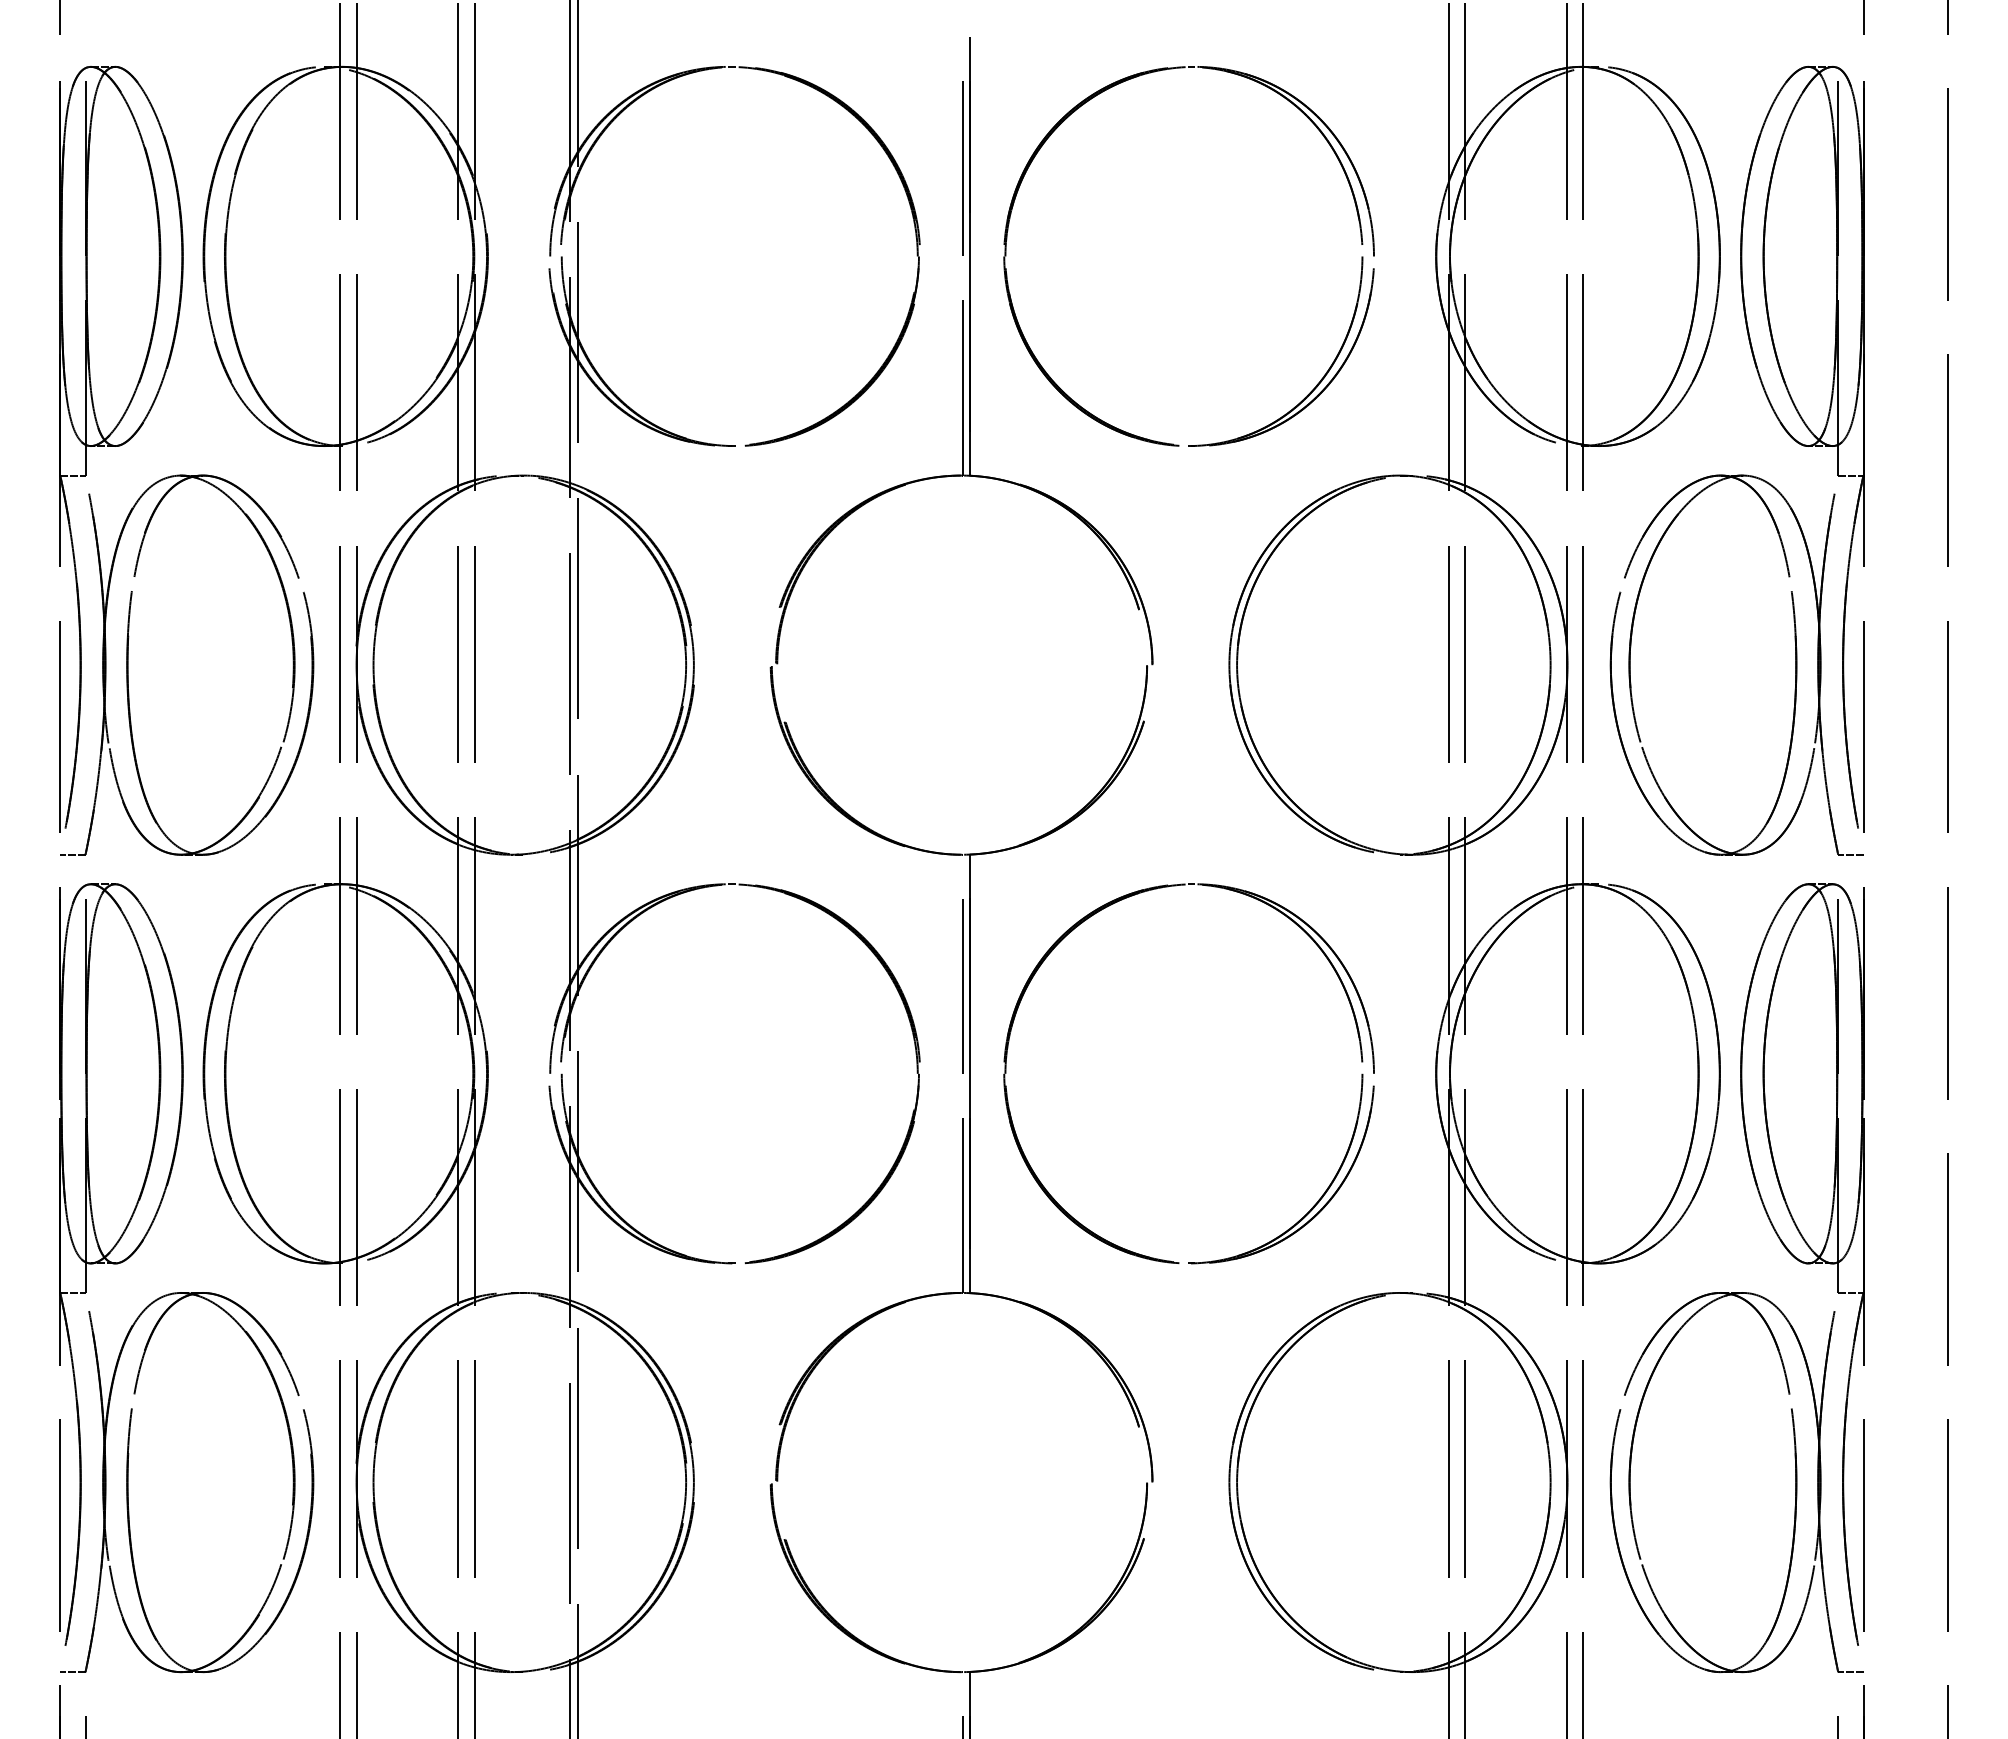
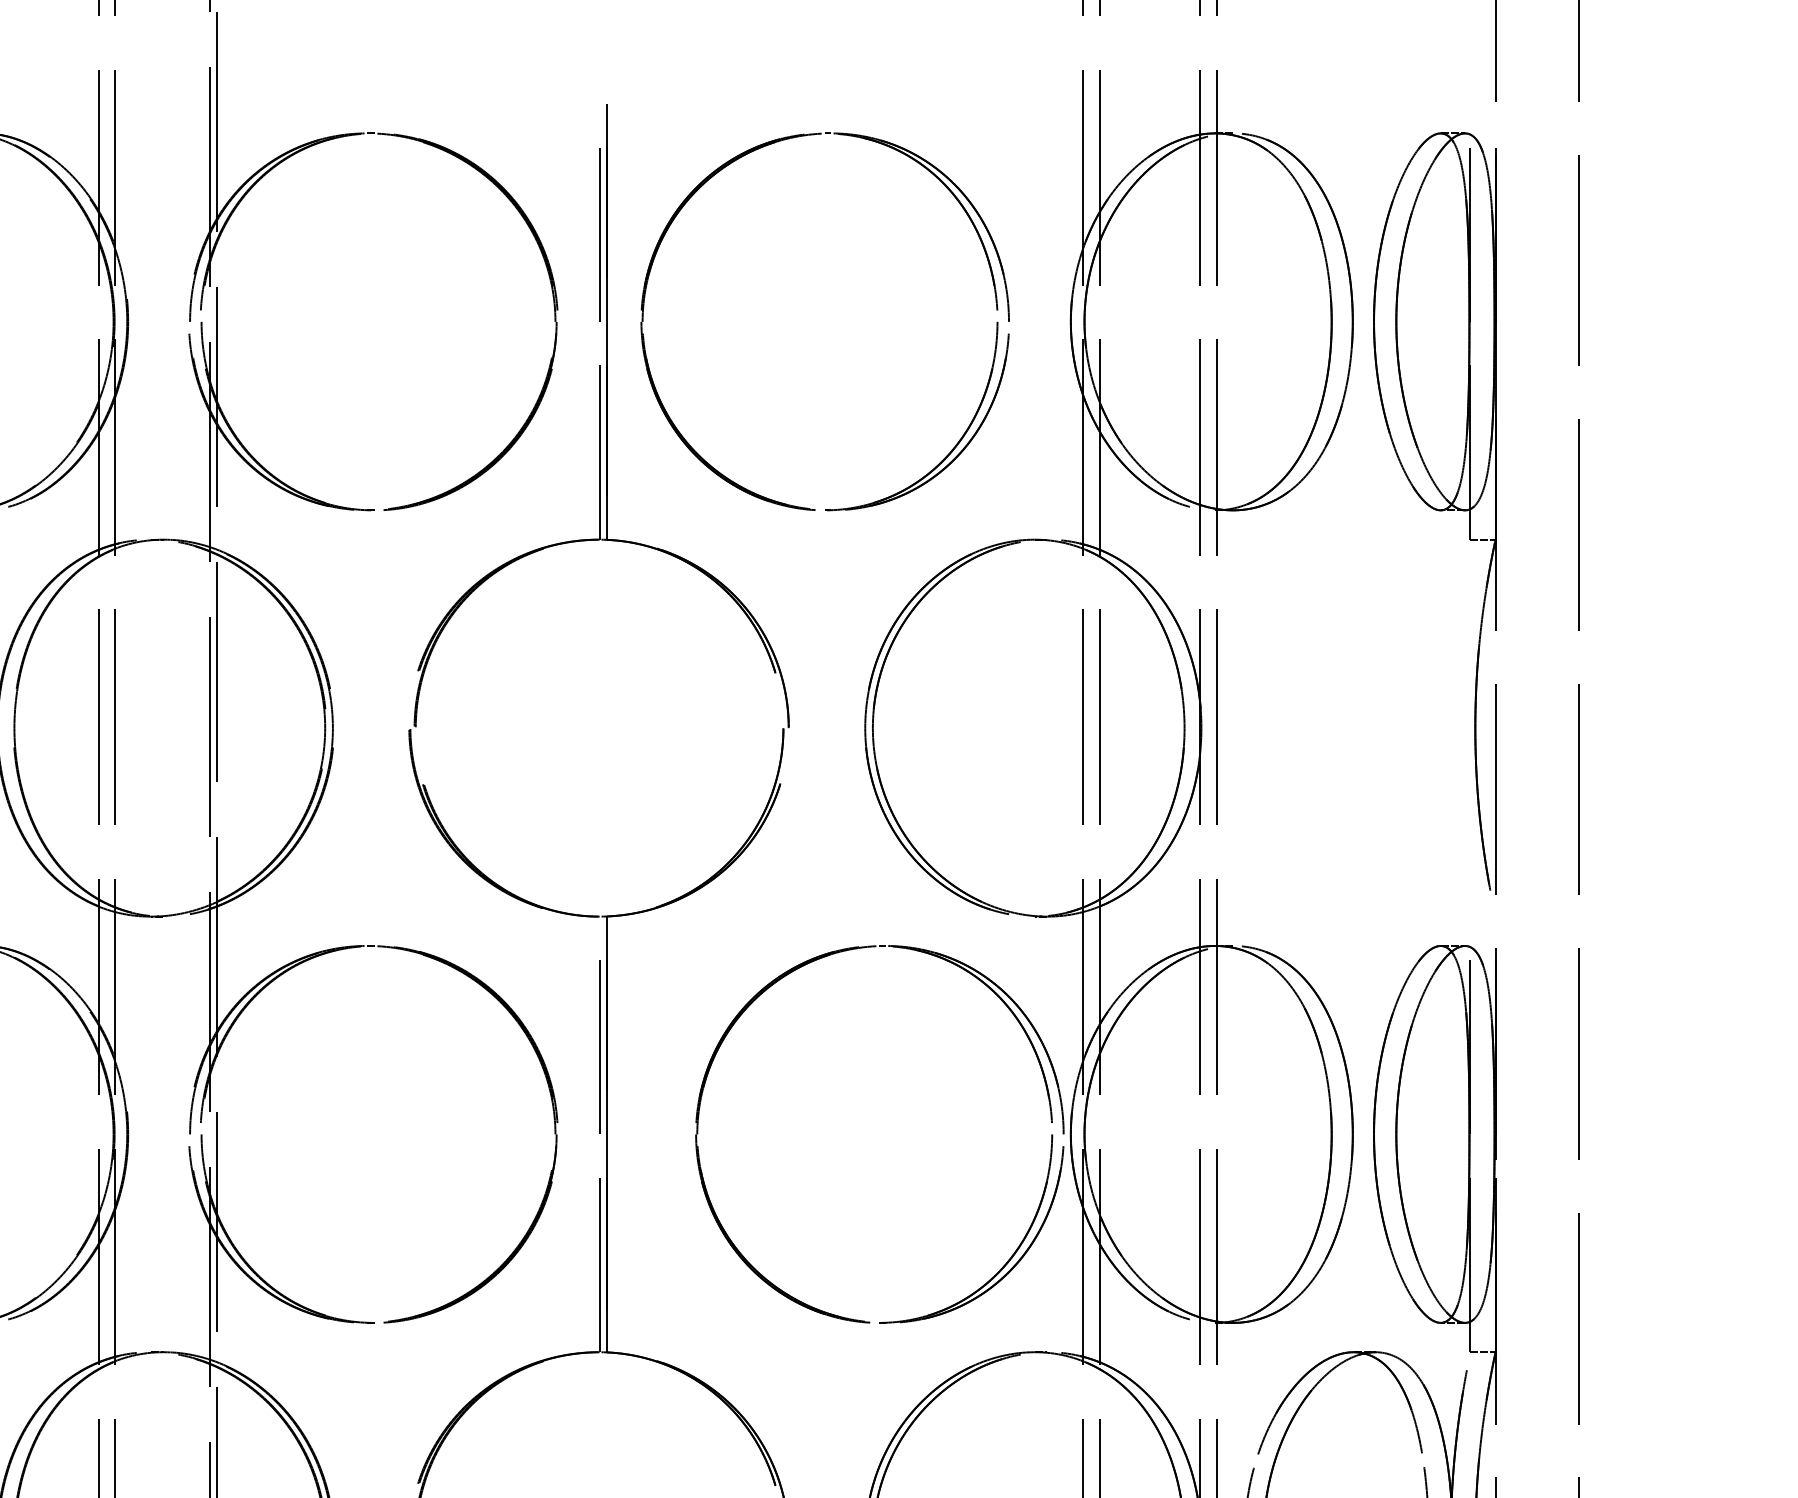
part: (1795, 664) -> (1428, 727), removed
part: (1360, 1090) -> (1050, 1150), moved

